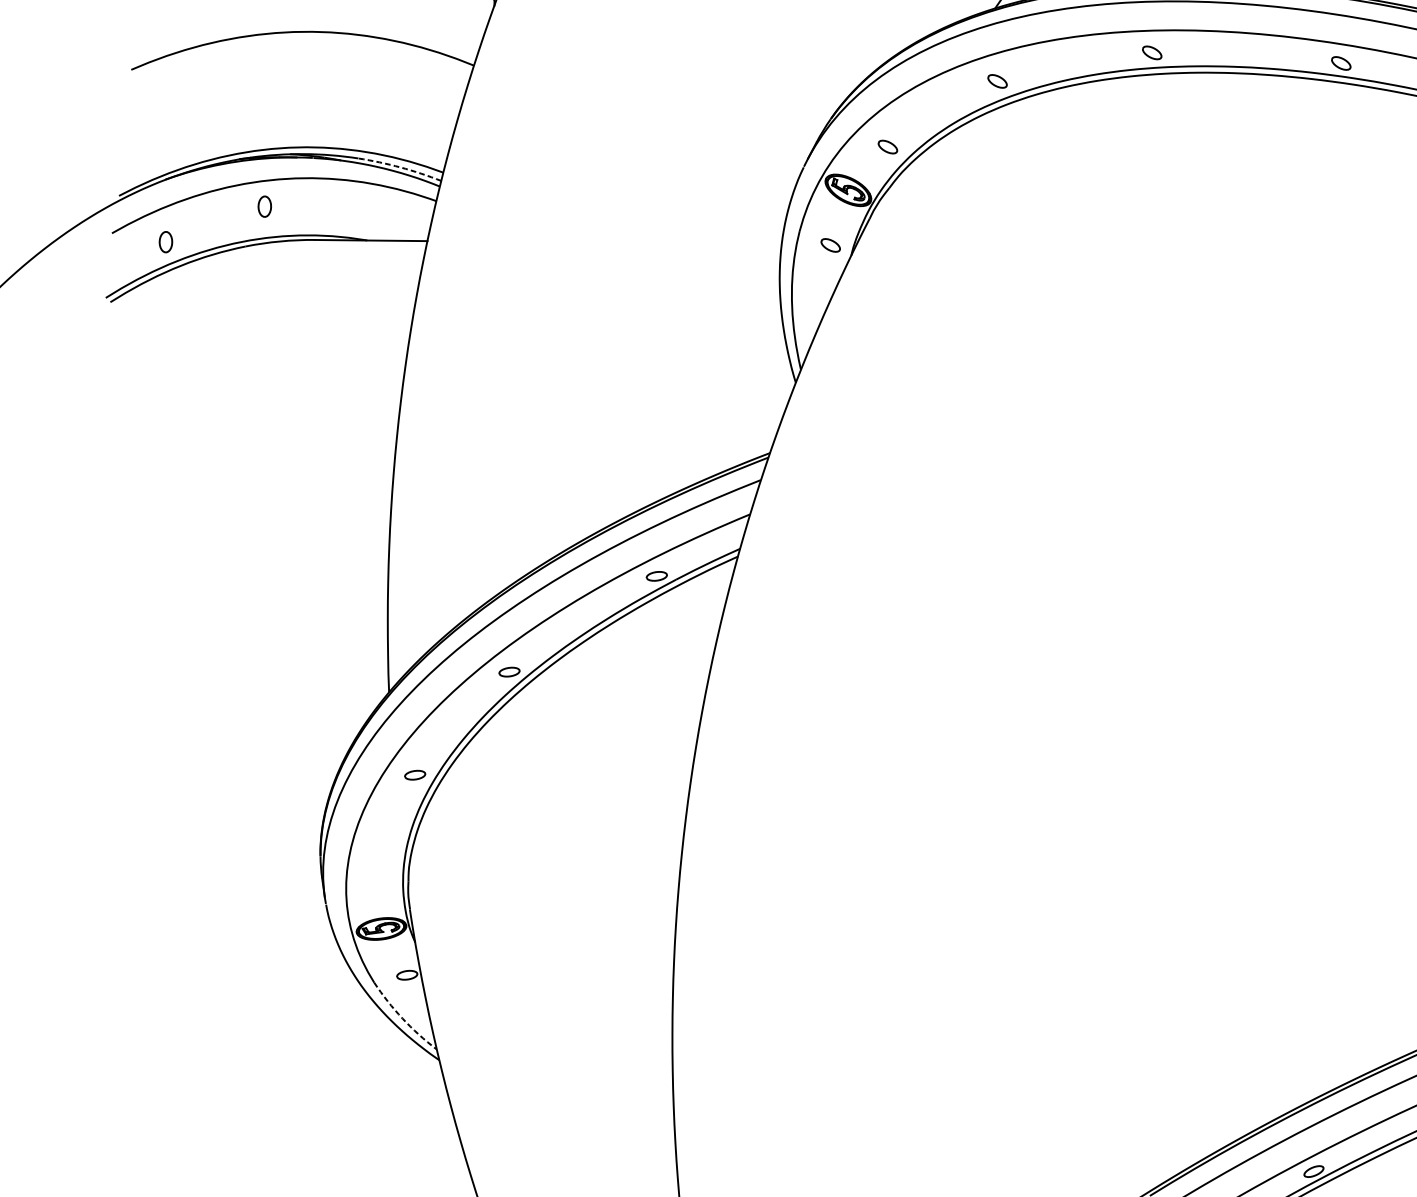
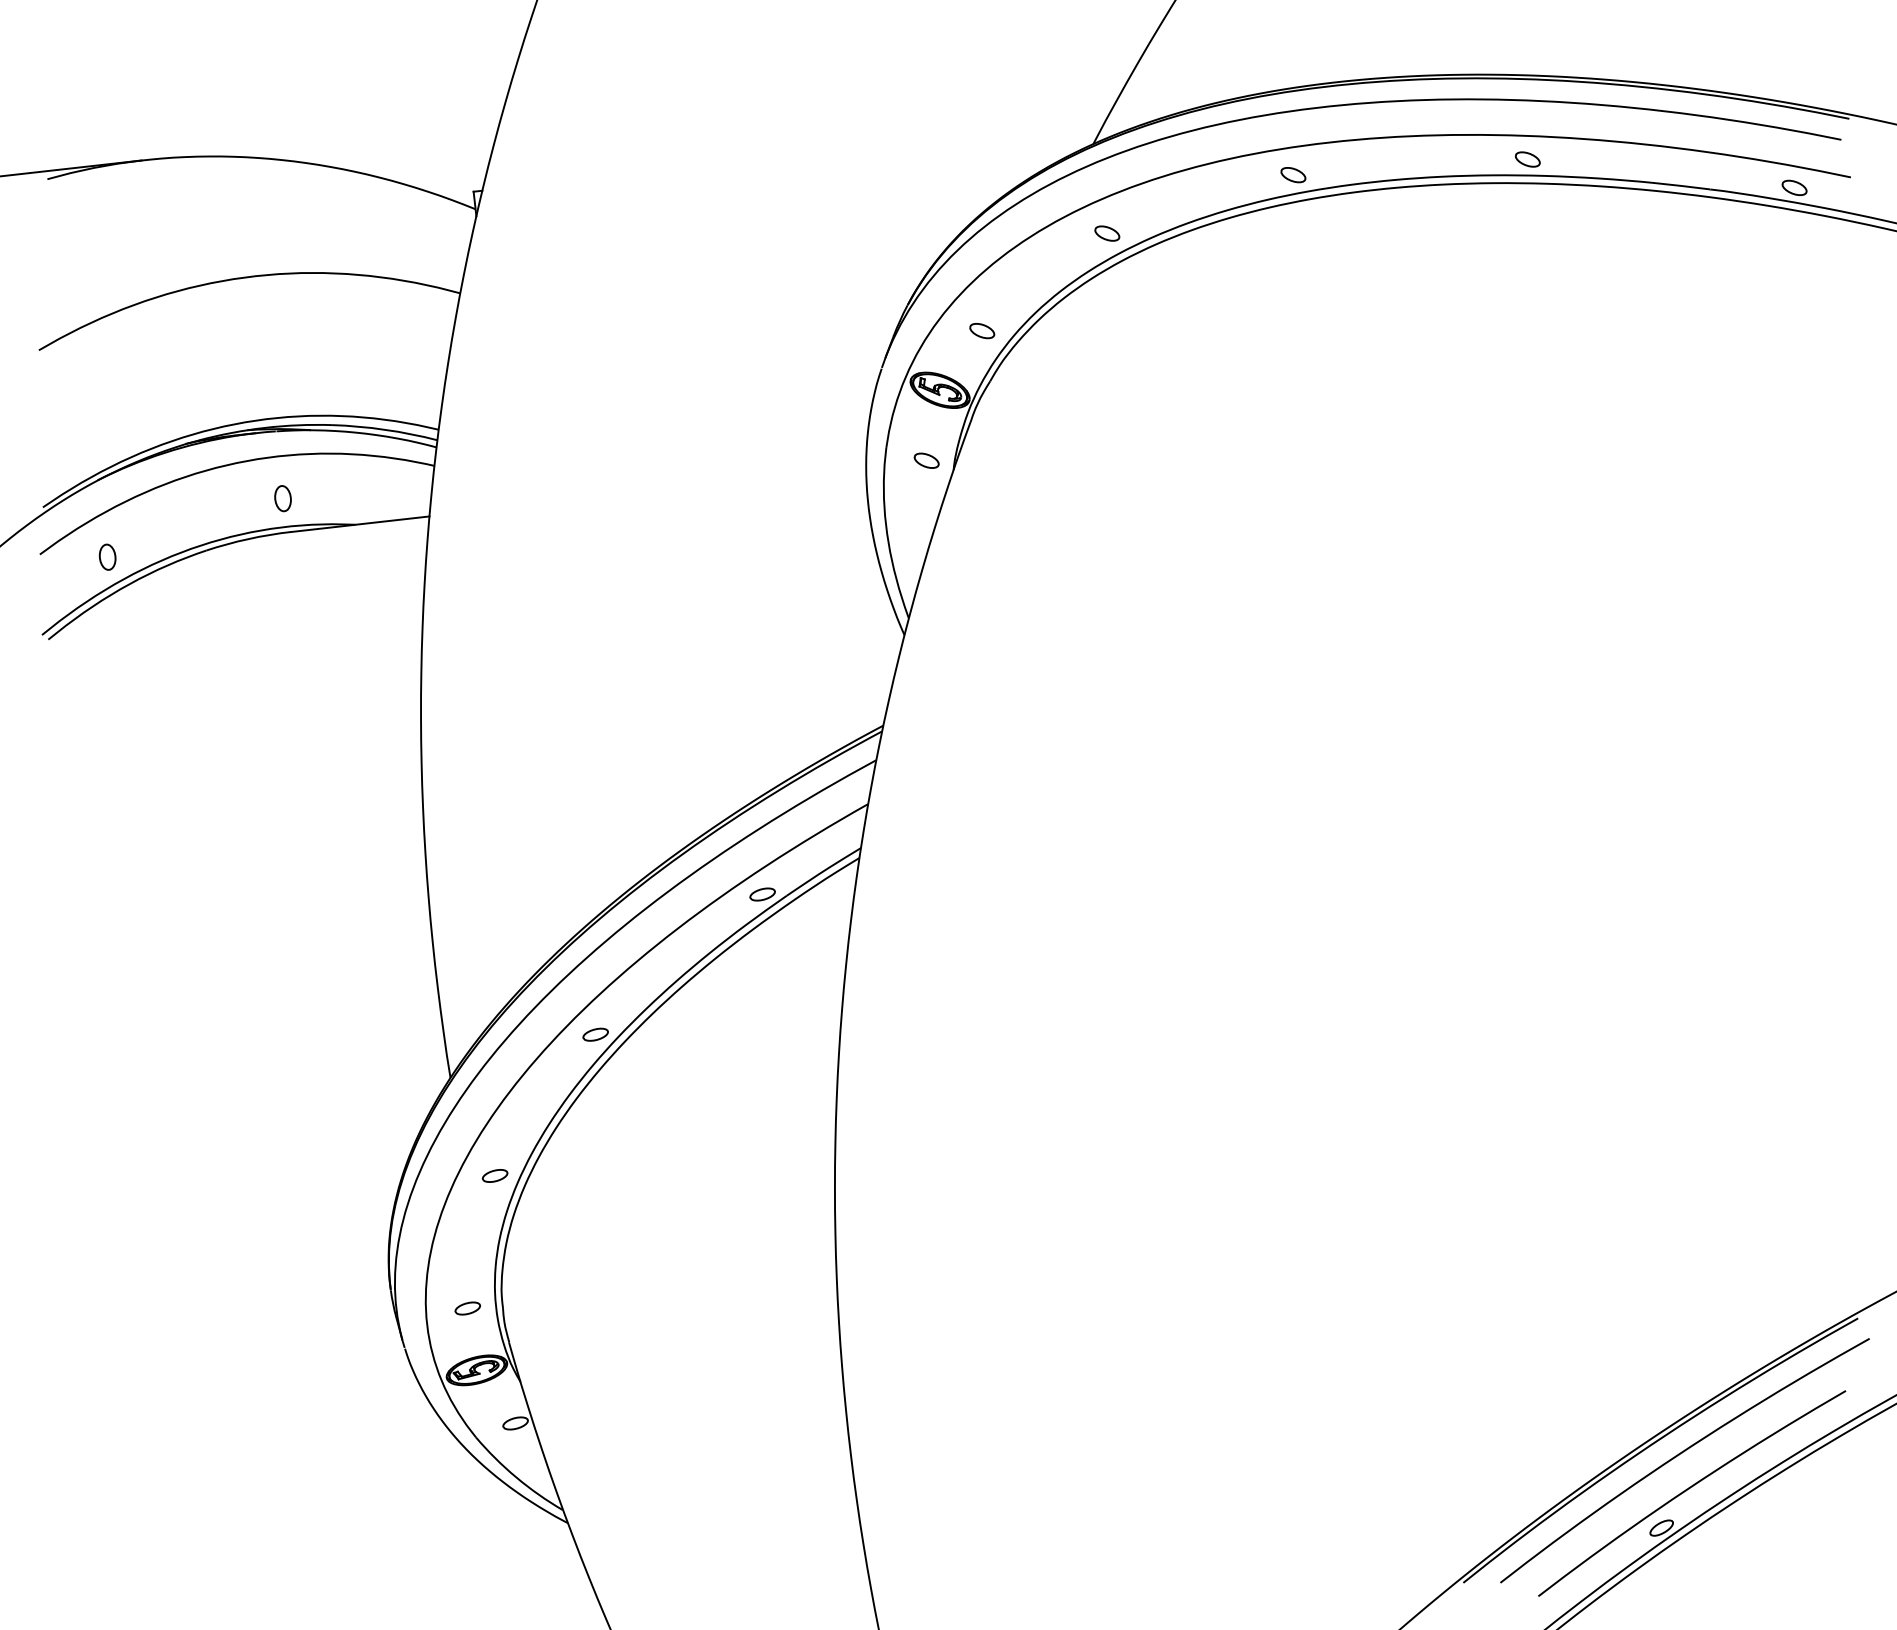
arc: (400, 167) -> (385, 429), dashed -> solid
part: (264, 206) -> (282, 498), moved
part: (380, 878) -> (467, 1308), added
arc: (402, 1018) -> (516, 1477), dashed -> solid

